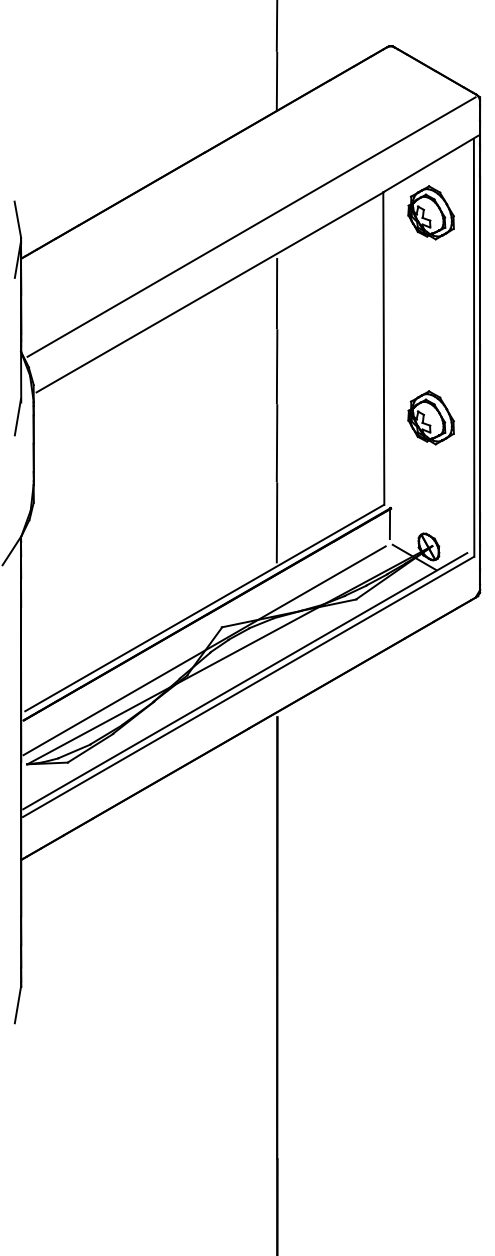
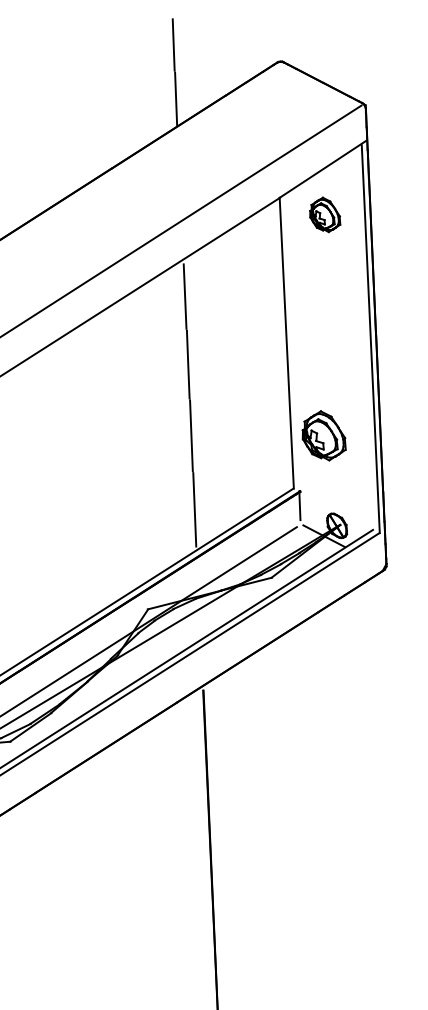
part: (430, 212) -> (324, 214), size x0.7
part: (430, 417) -> (323, 435), moved

